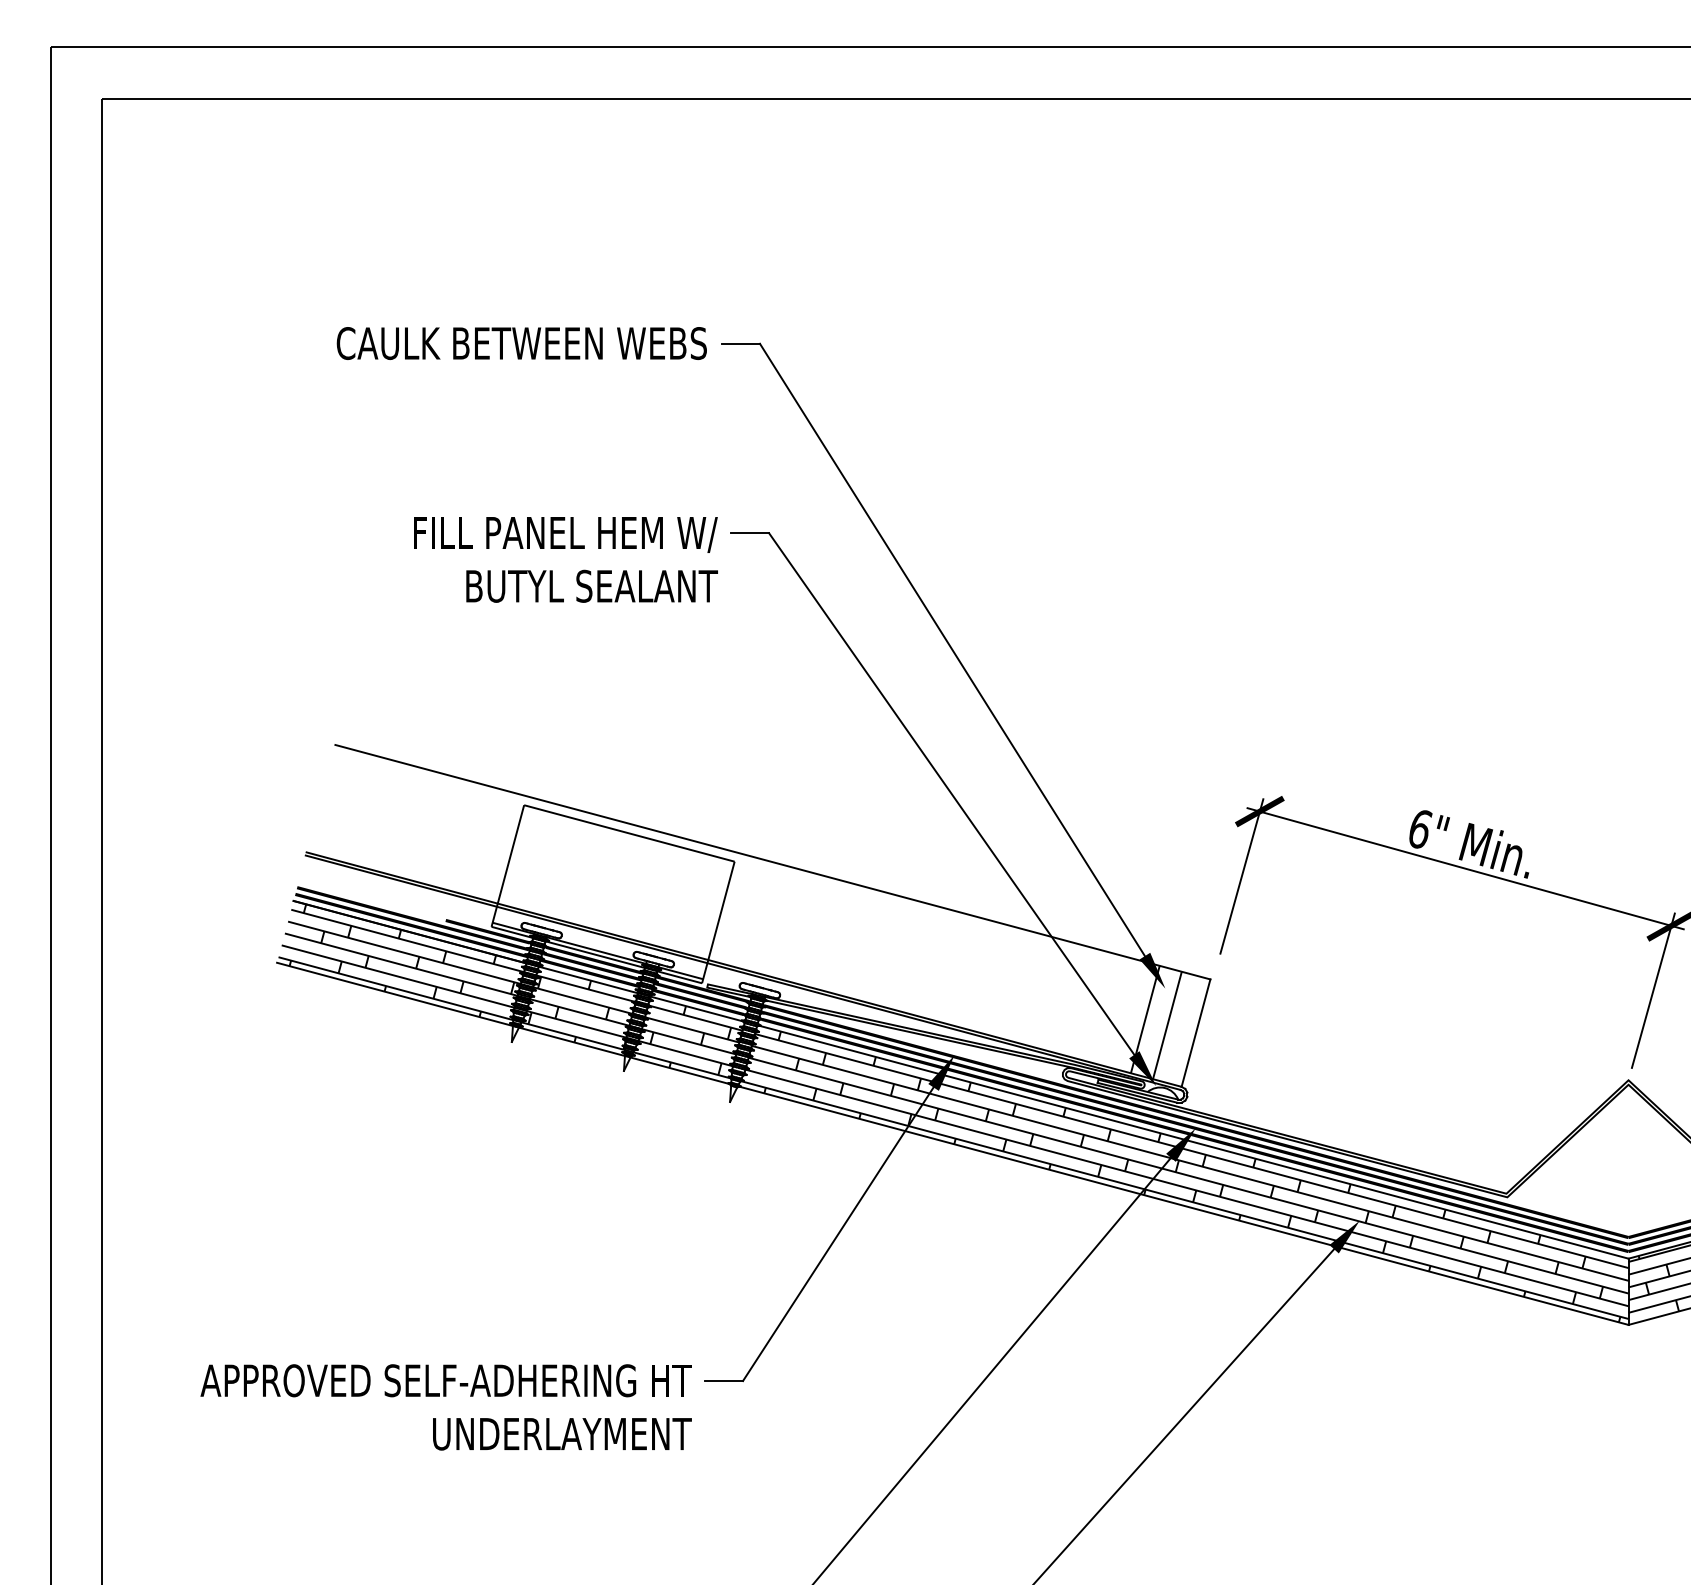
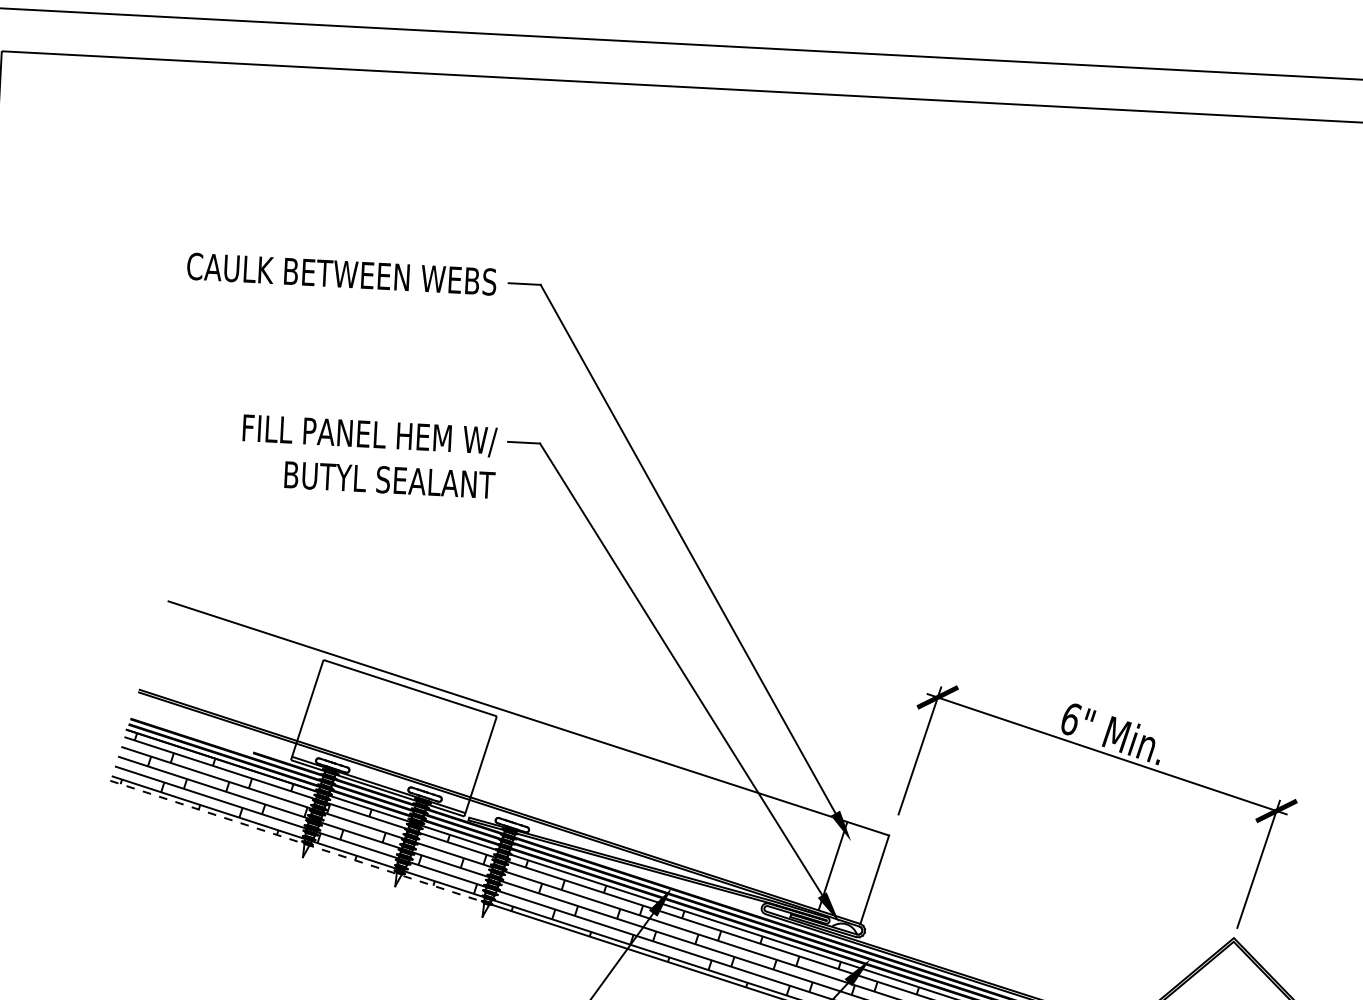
line: (503, 1023) -> (296, 841), solid -> dashed
line: (1167, 1025) -> (851, 872), removed

